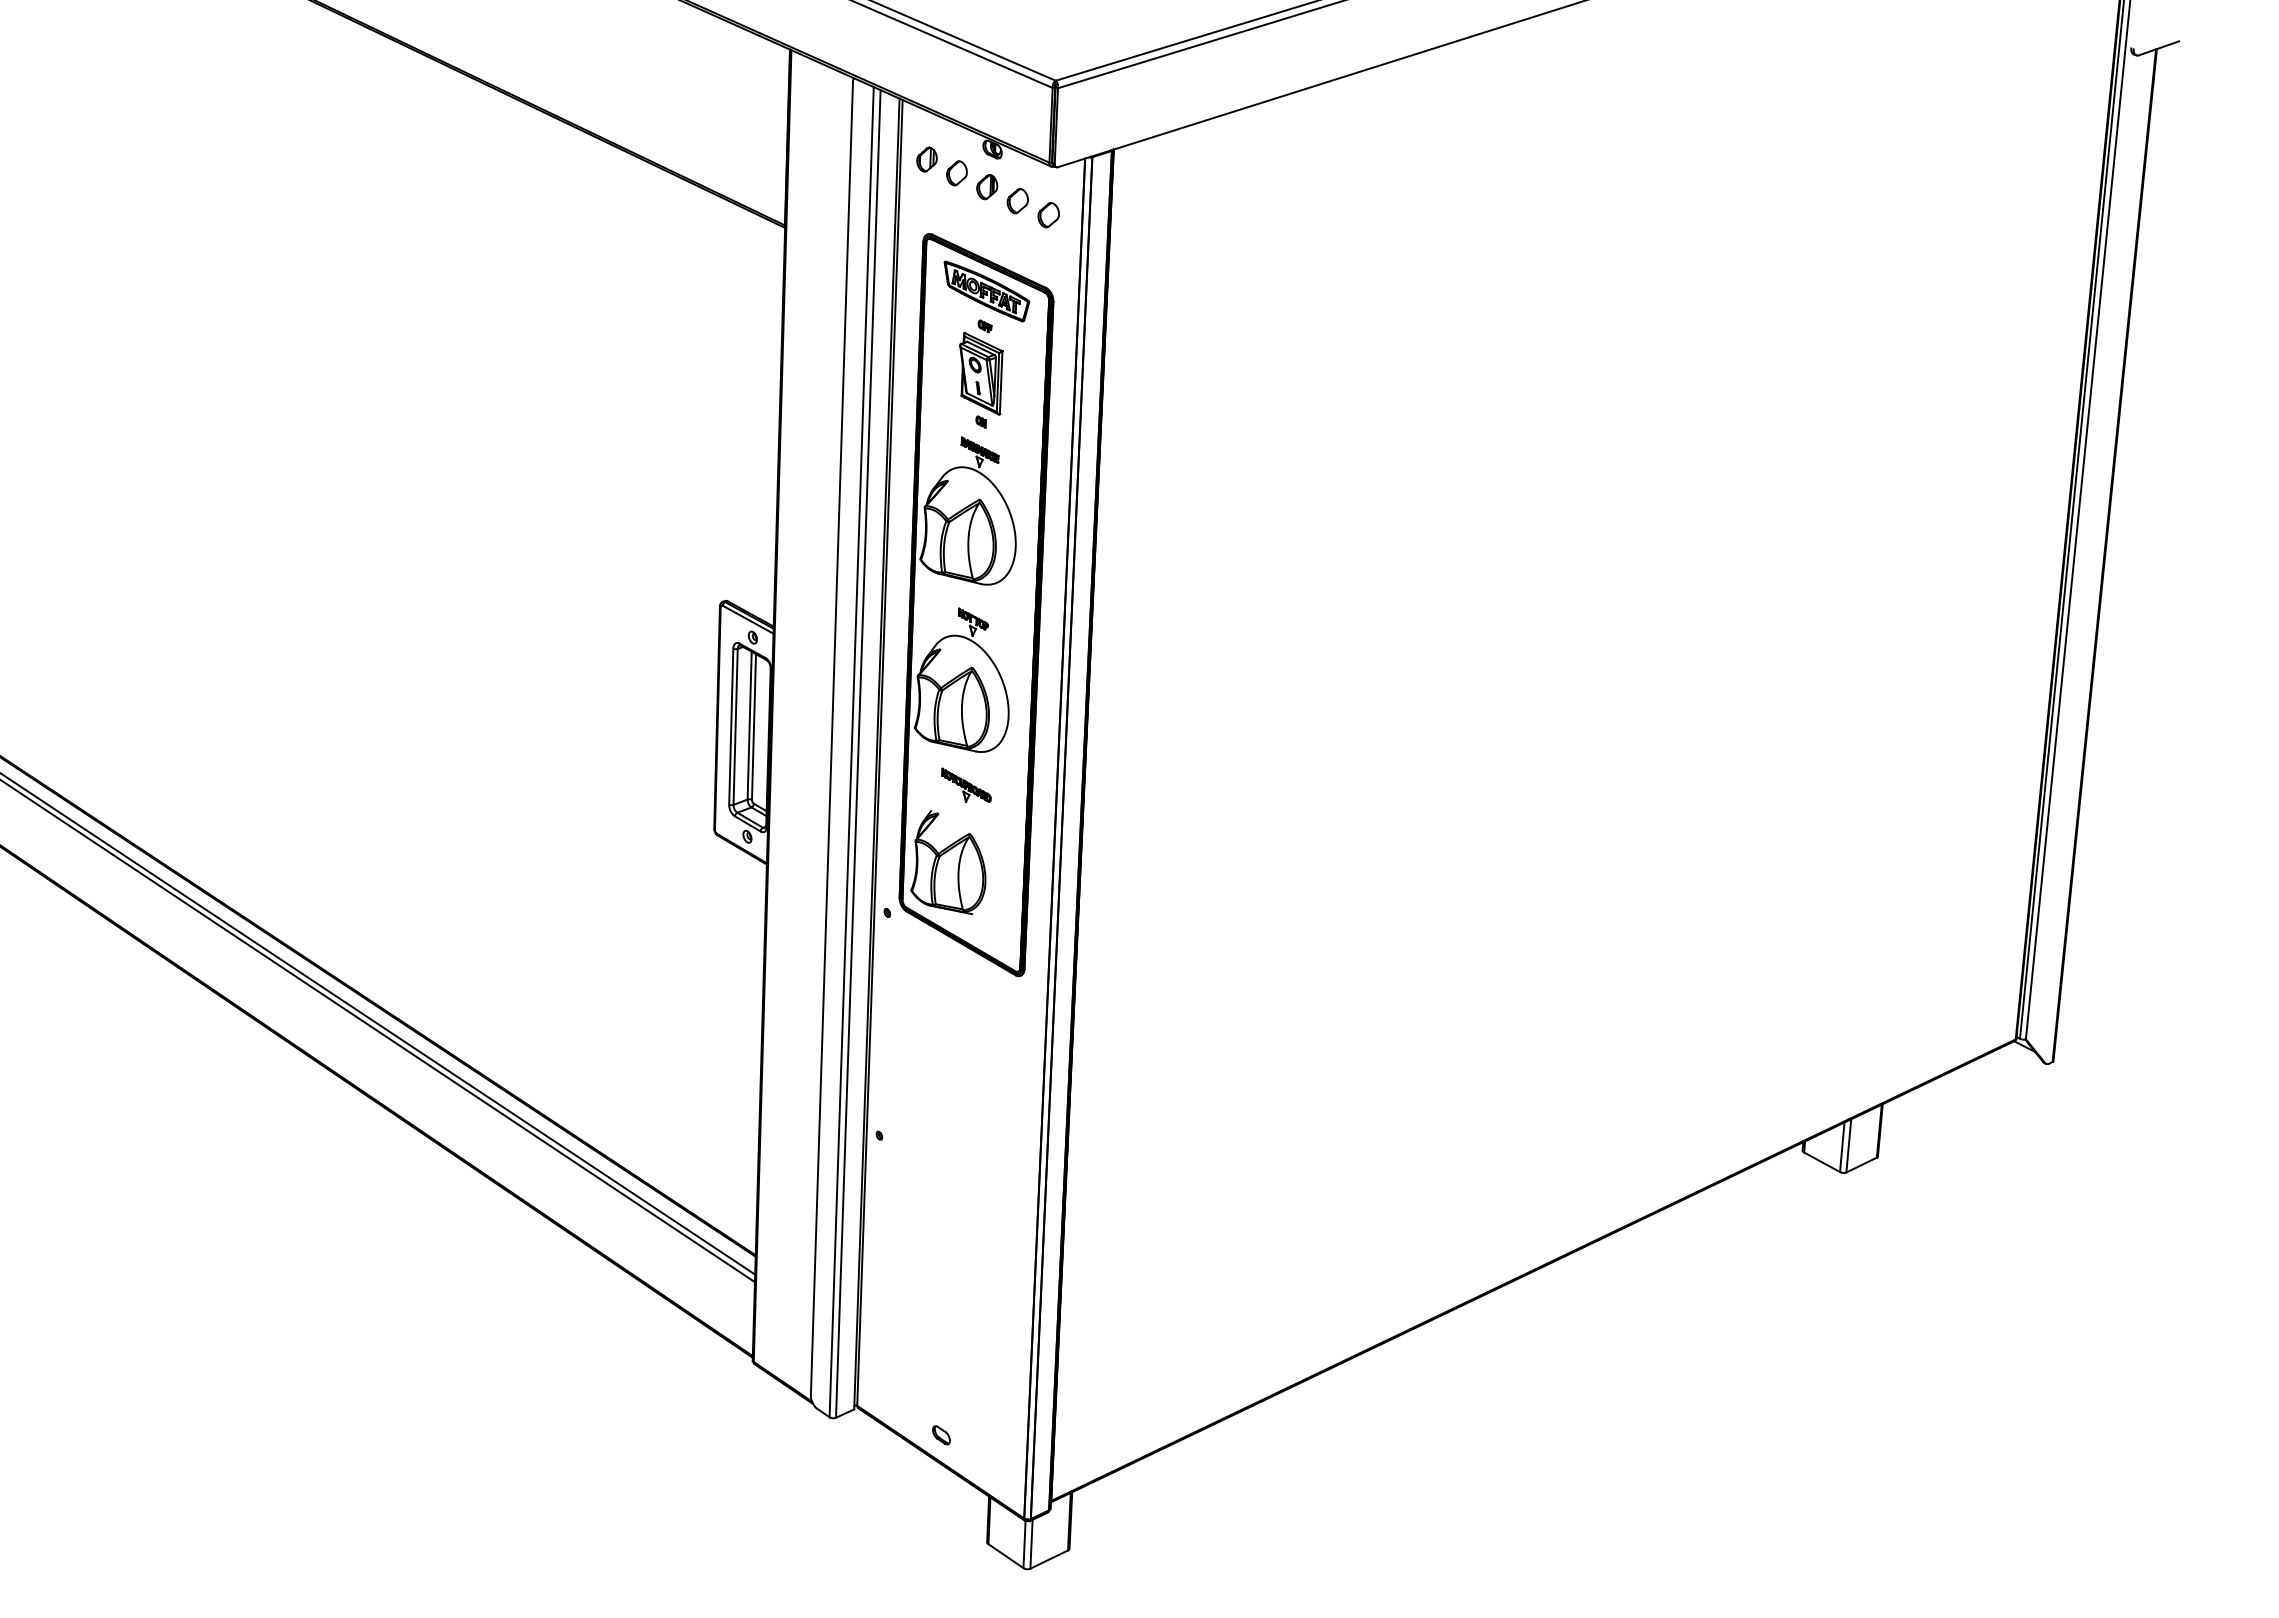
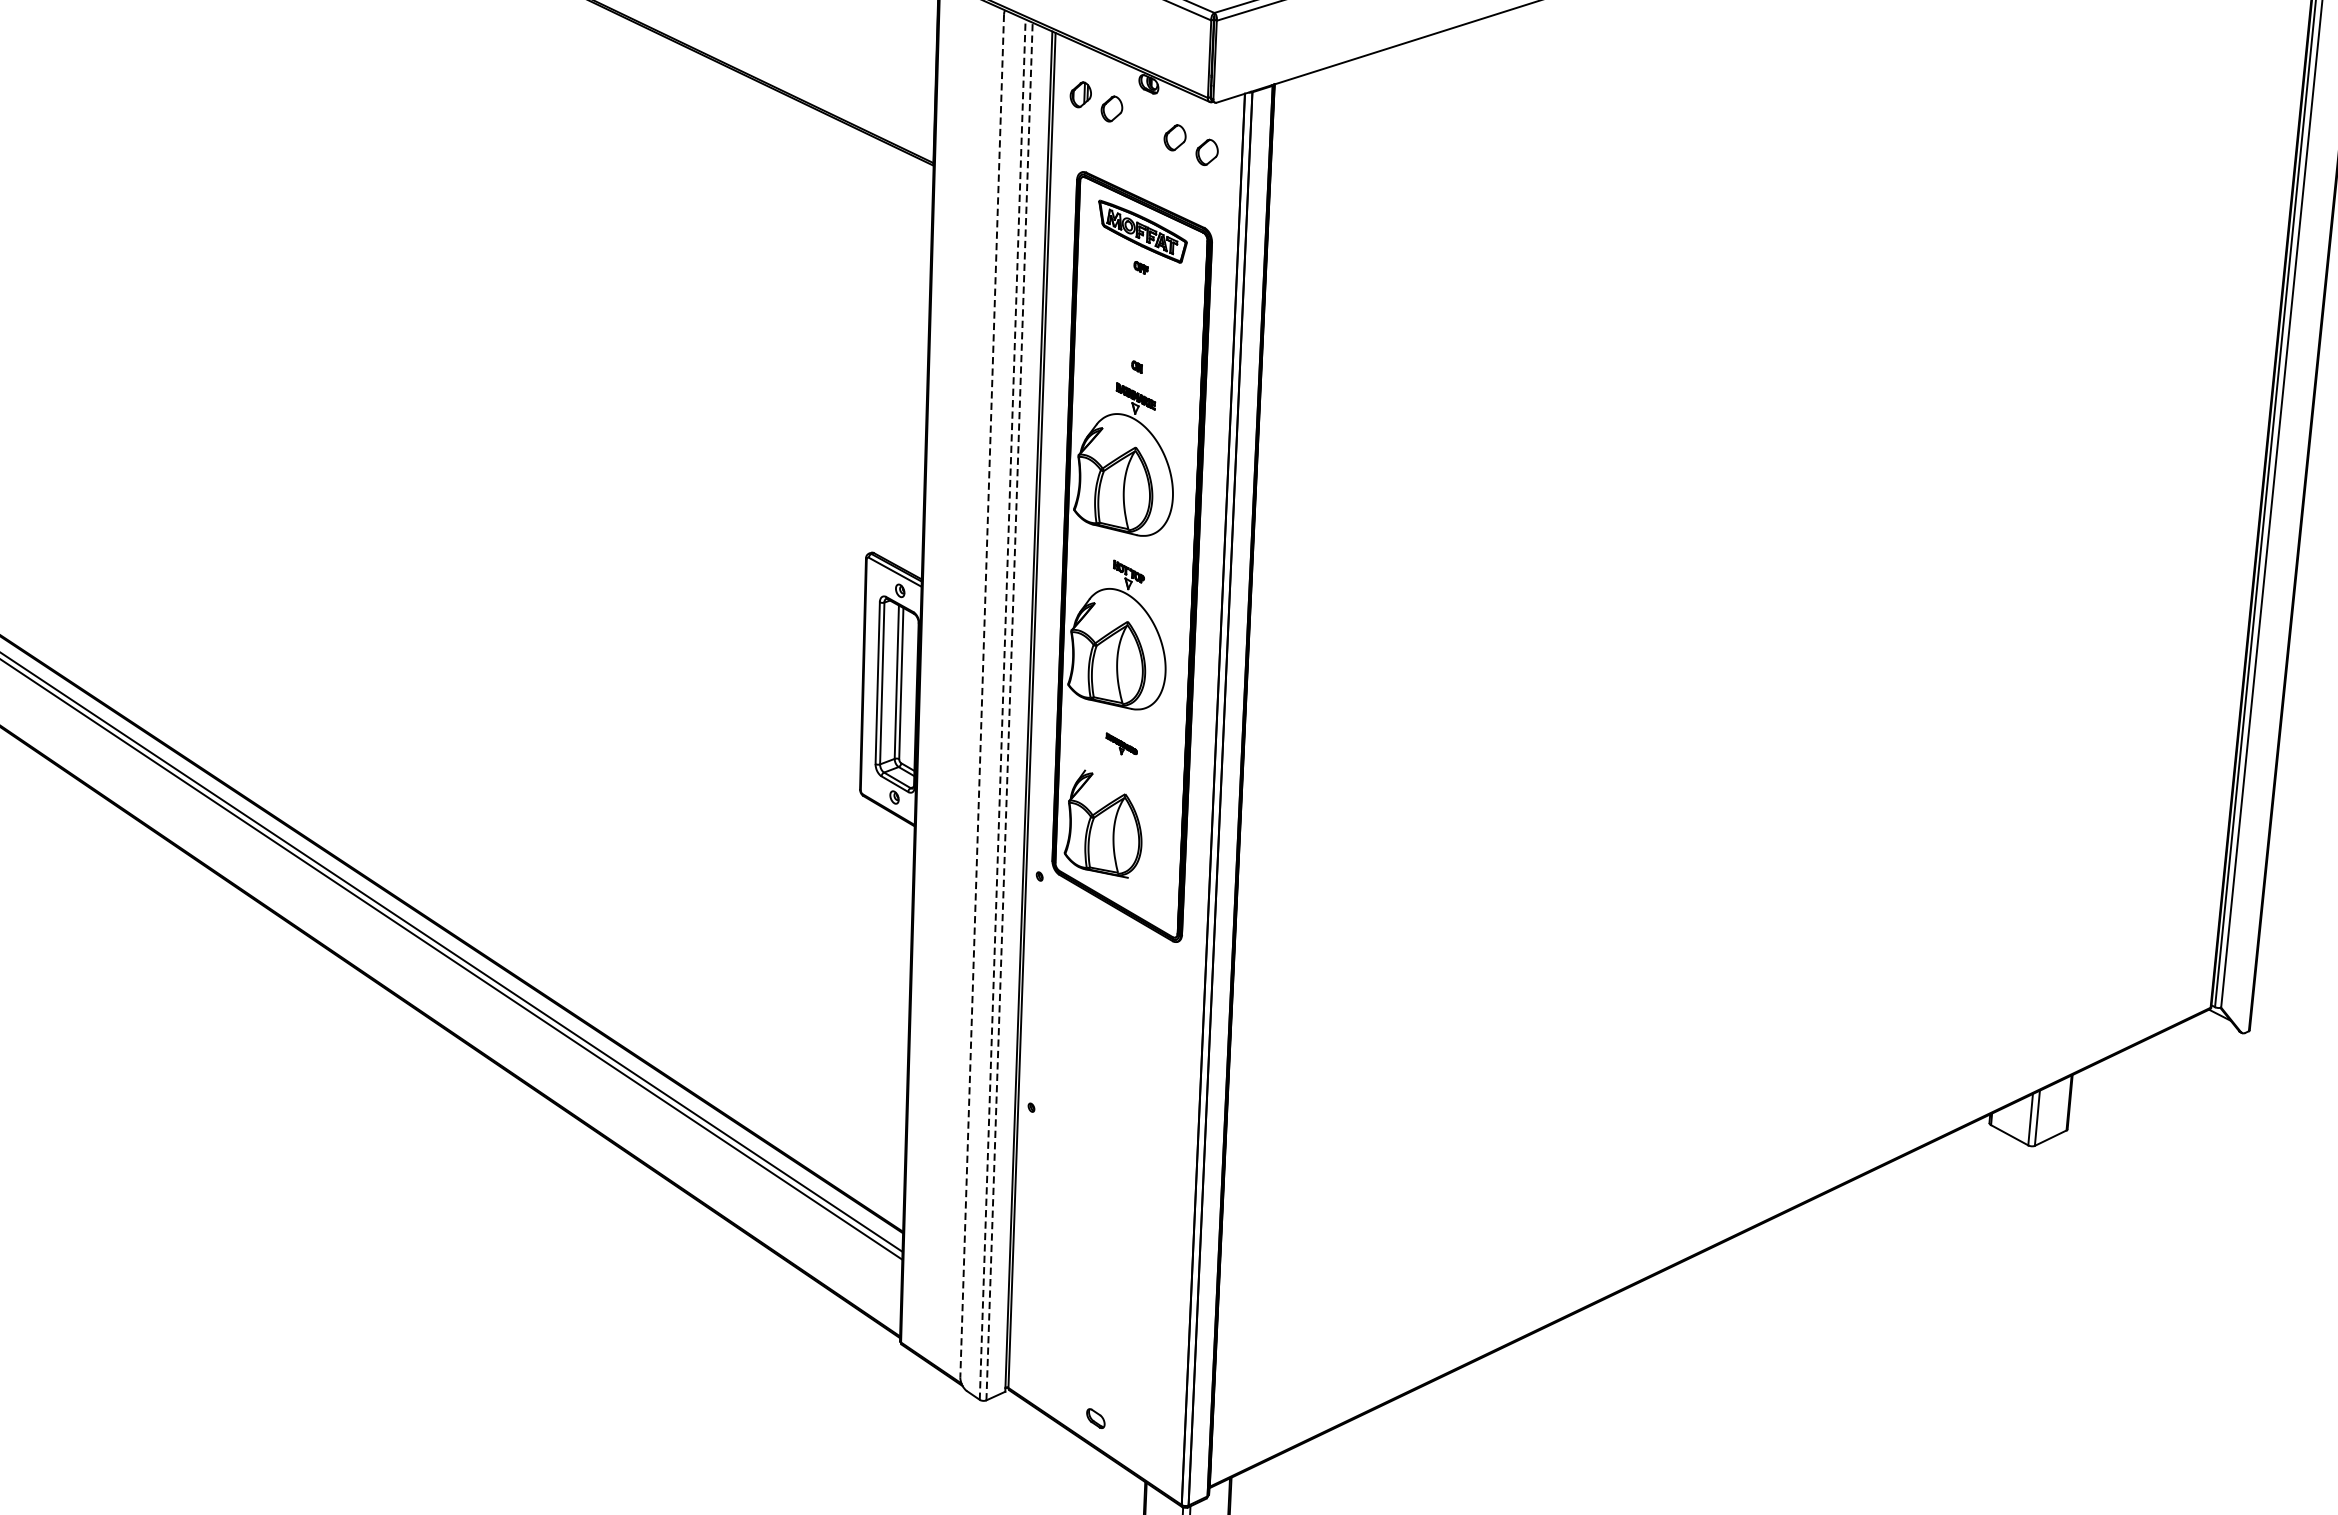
part: (987, 187) -> (1143, 123), removed
part: (981, 373) -> (1137, 316), removed
line: (831, 738) -> (981, 695), solid -> dashed
line: (851, 751) -> (1002, 708), solid -> dashed
line: (858, 753) -> (1009, 711), solid -> dashed
part: (966, 784) -> (1121, 743), size x0.6

